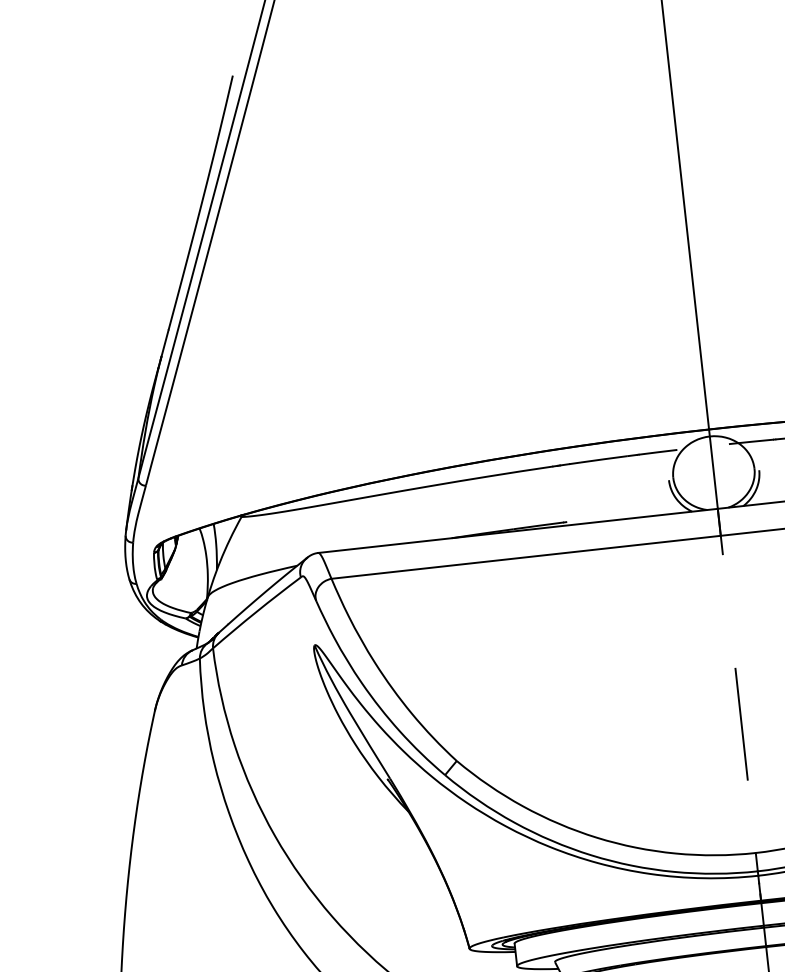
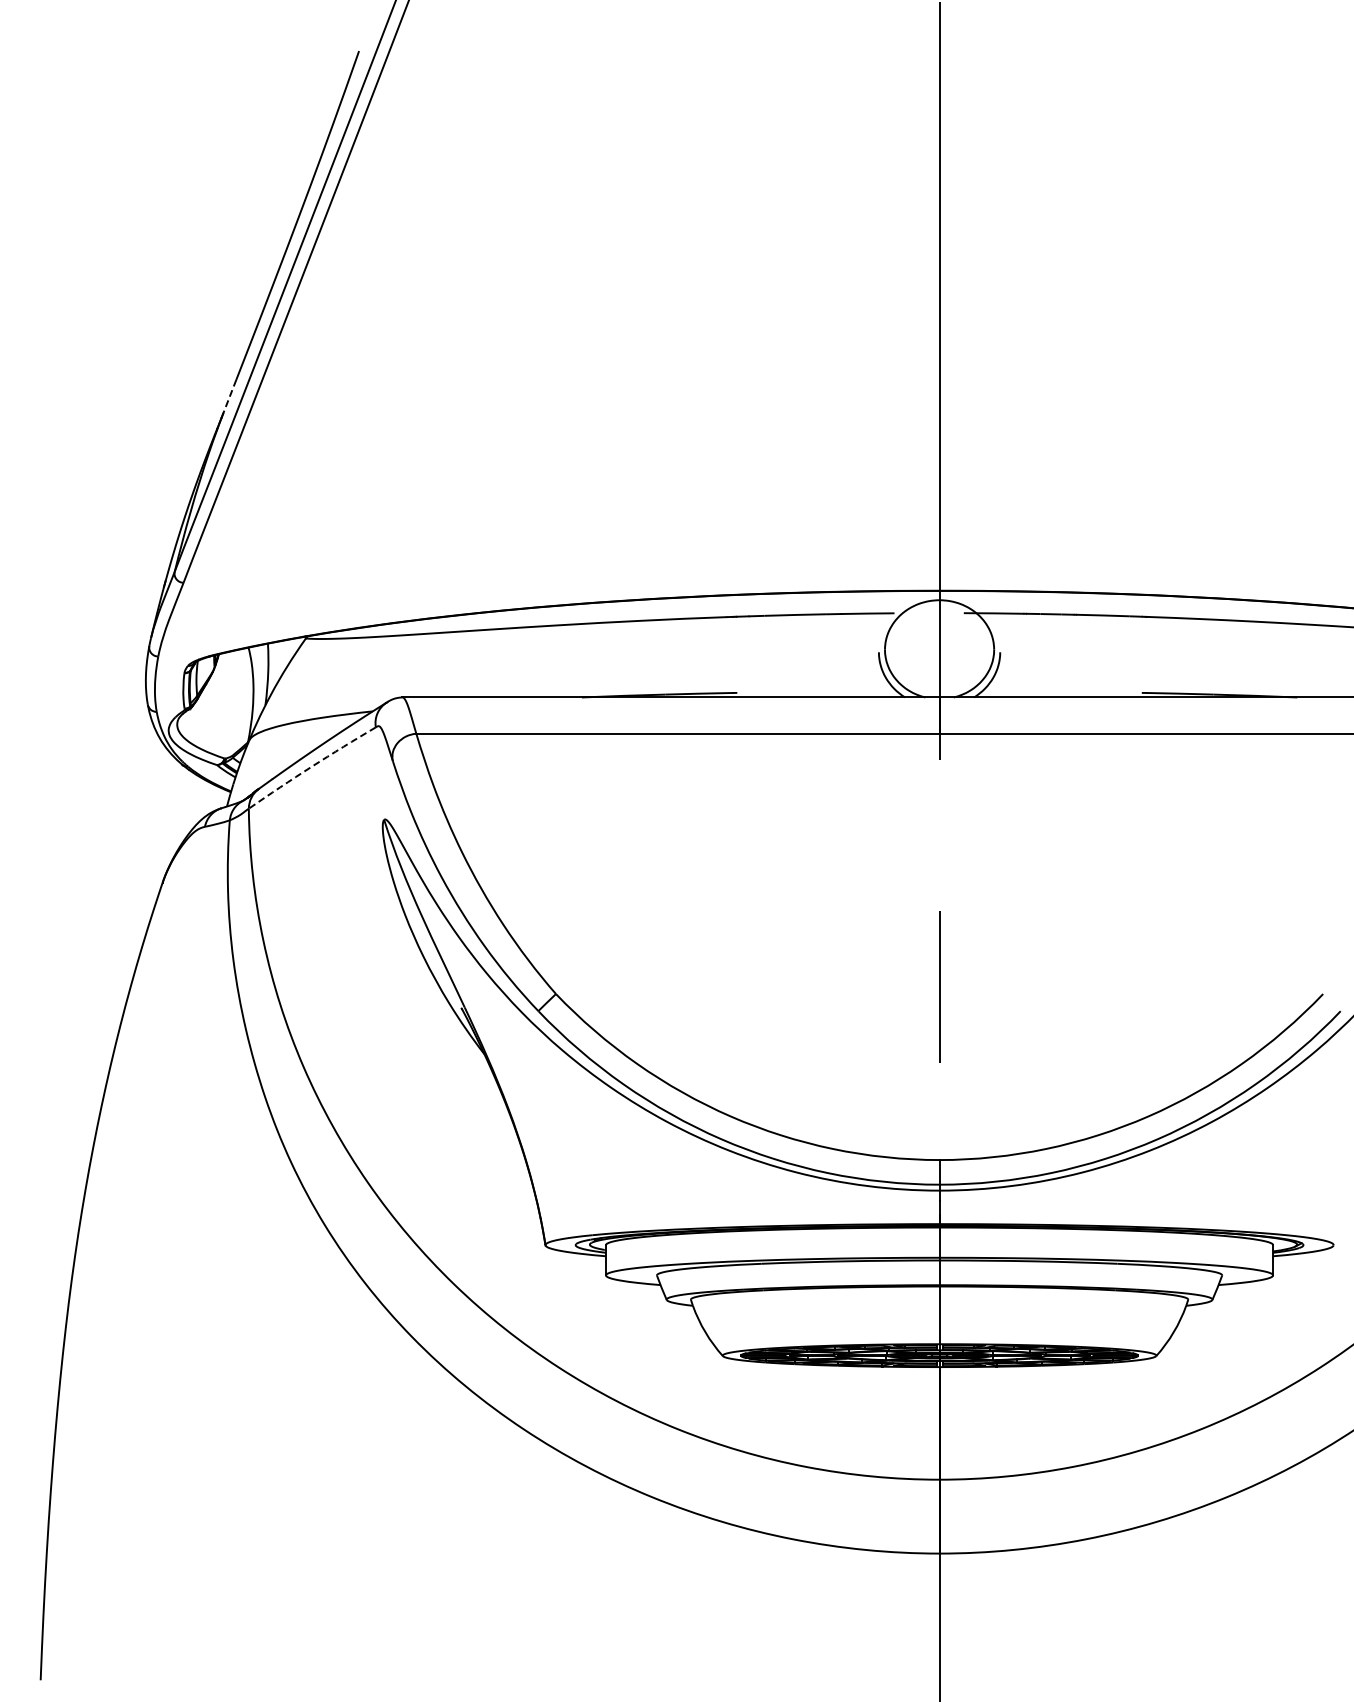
line: (164, 343) -> (229, 397), solid -> dashed
arc: (256, 611) -> (311, 766), solid -> dashed

